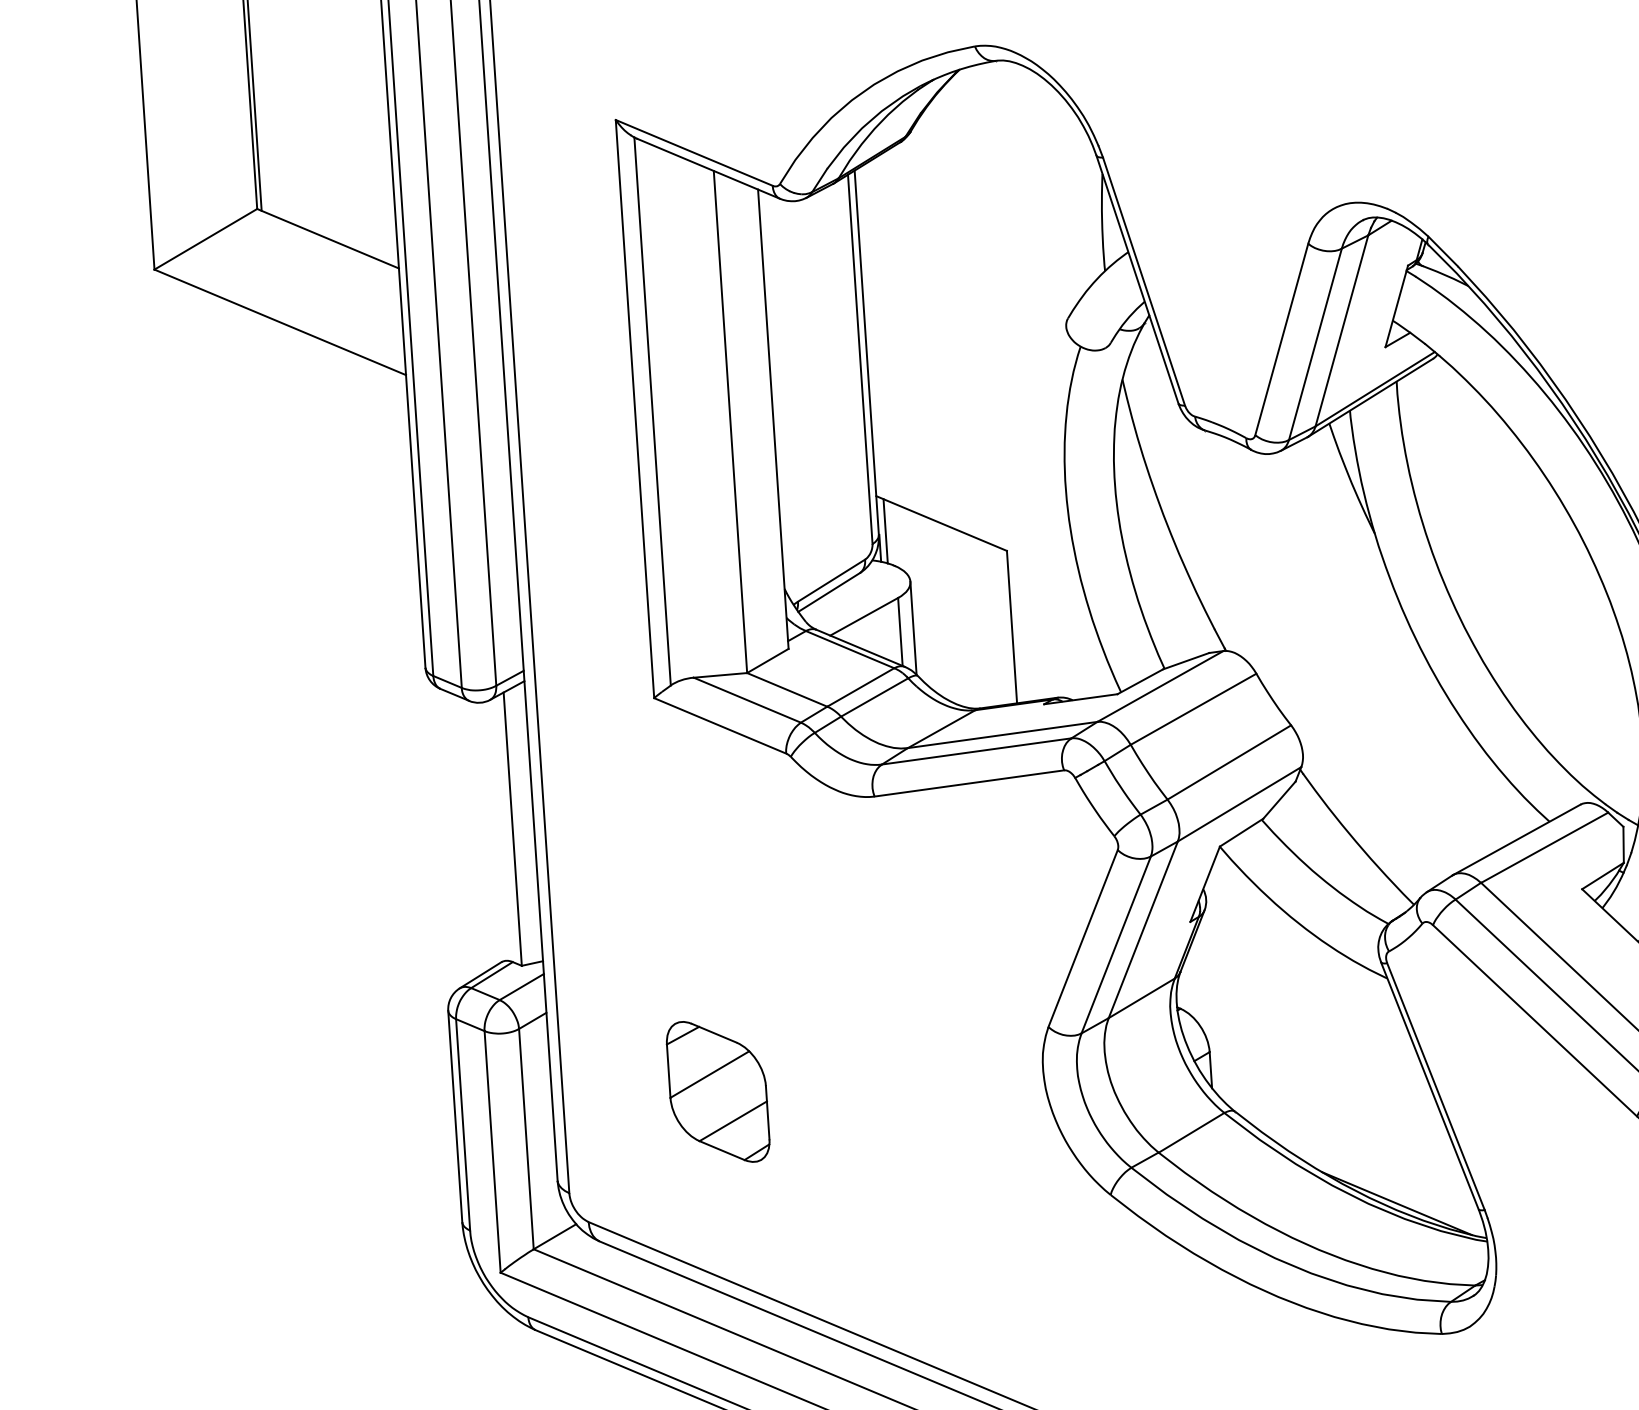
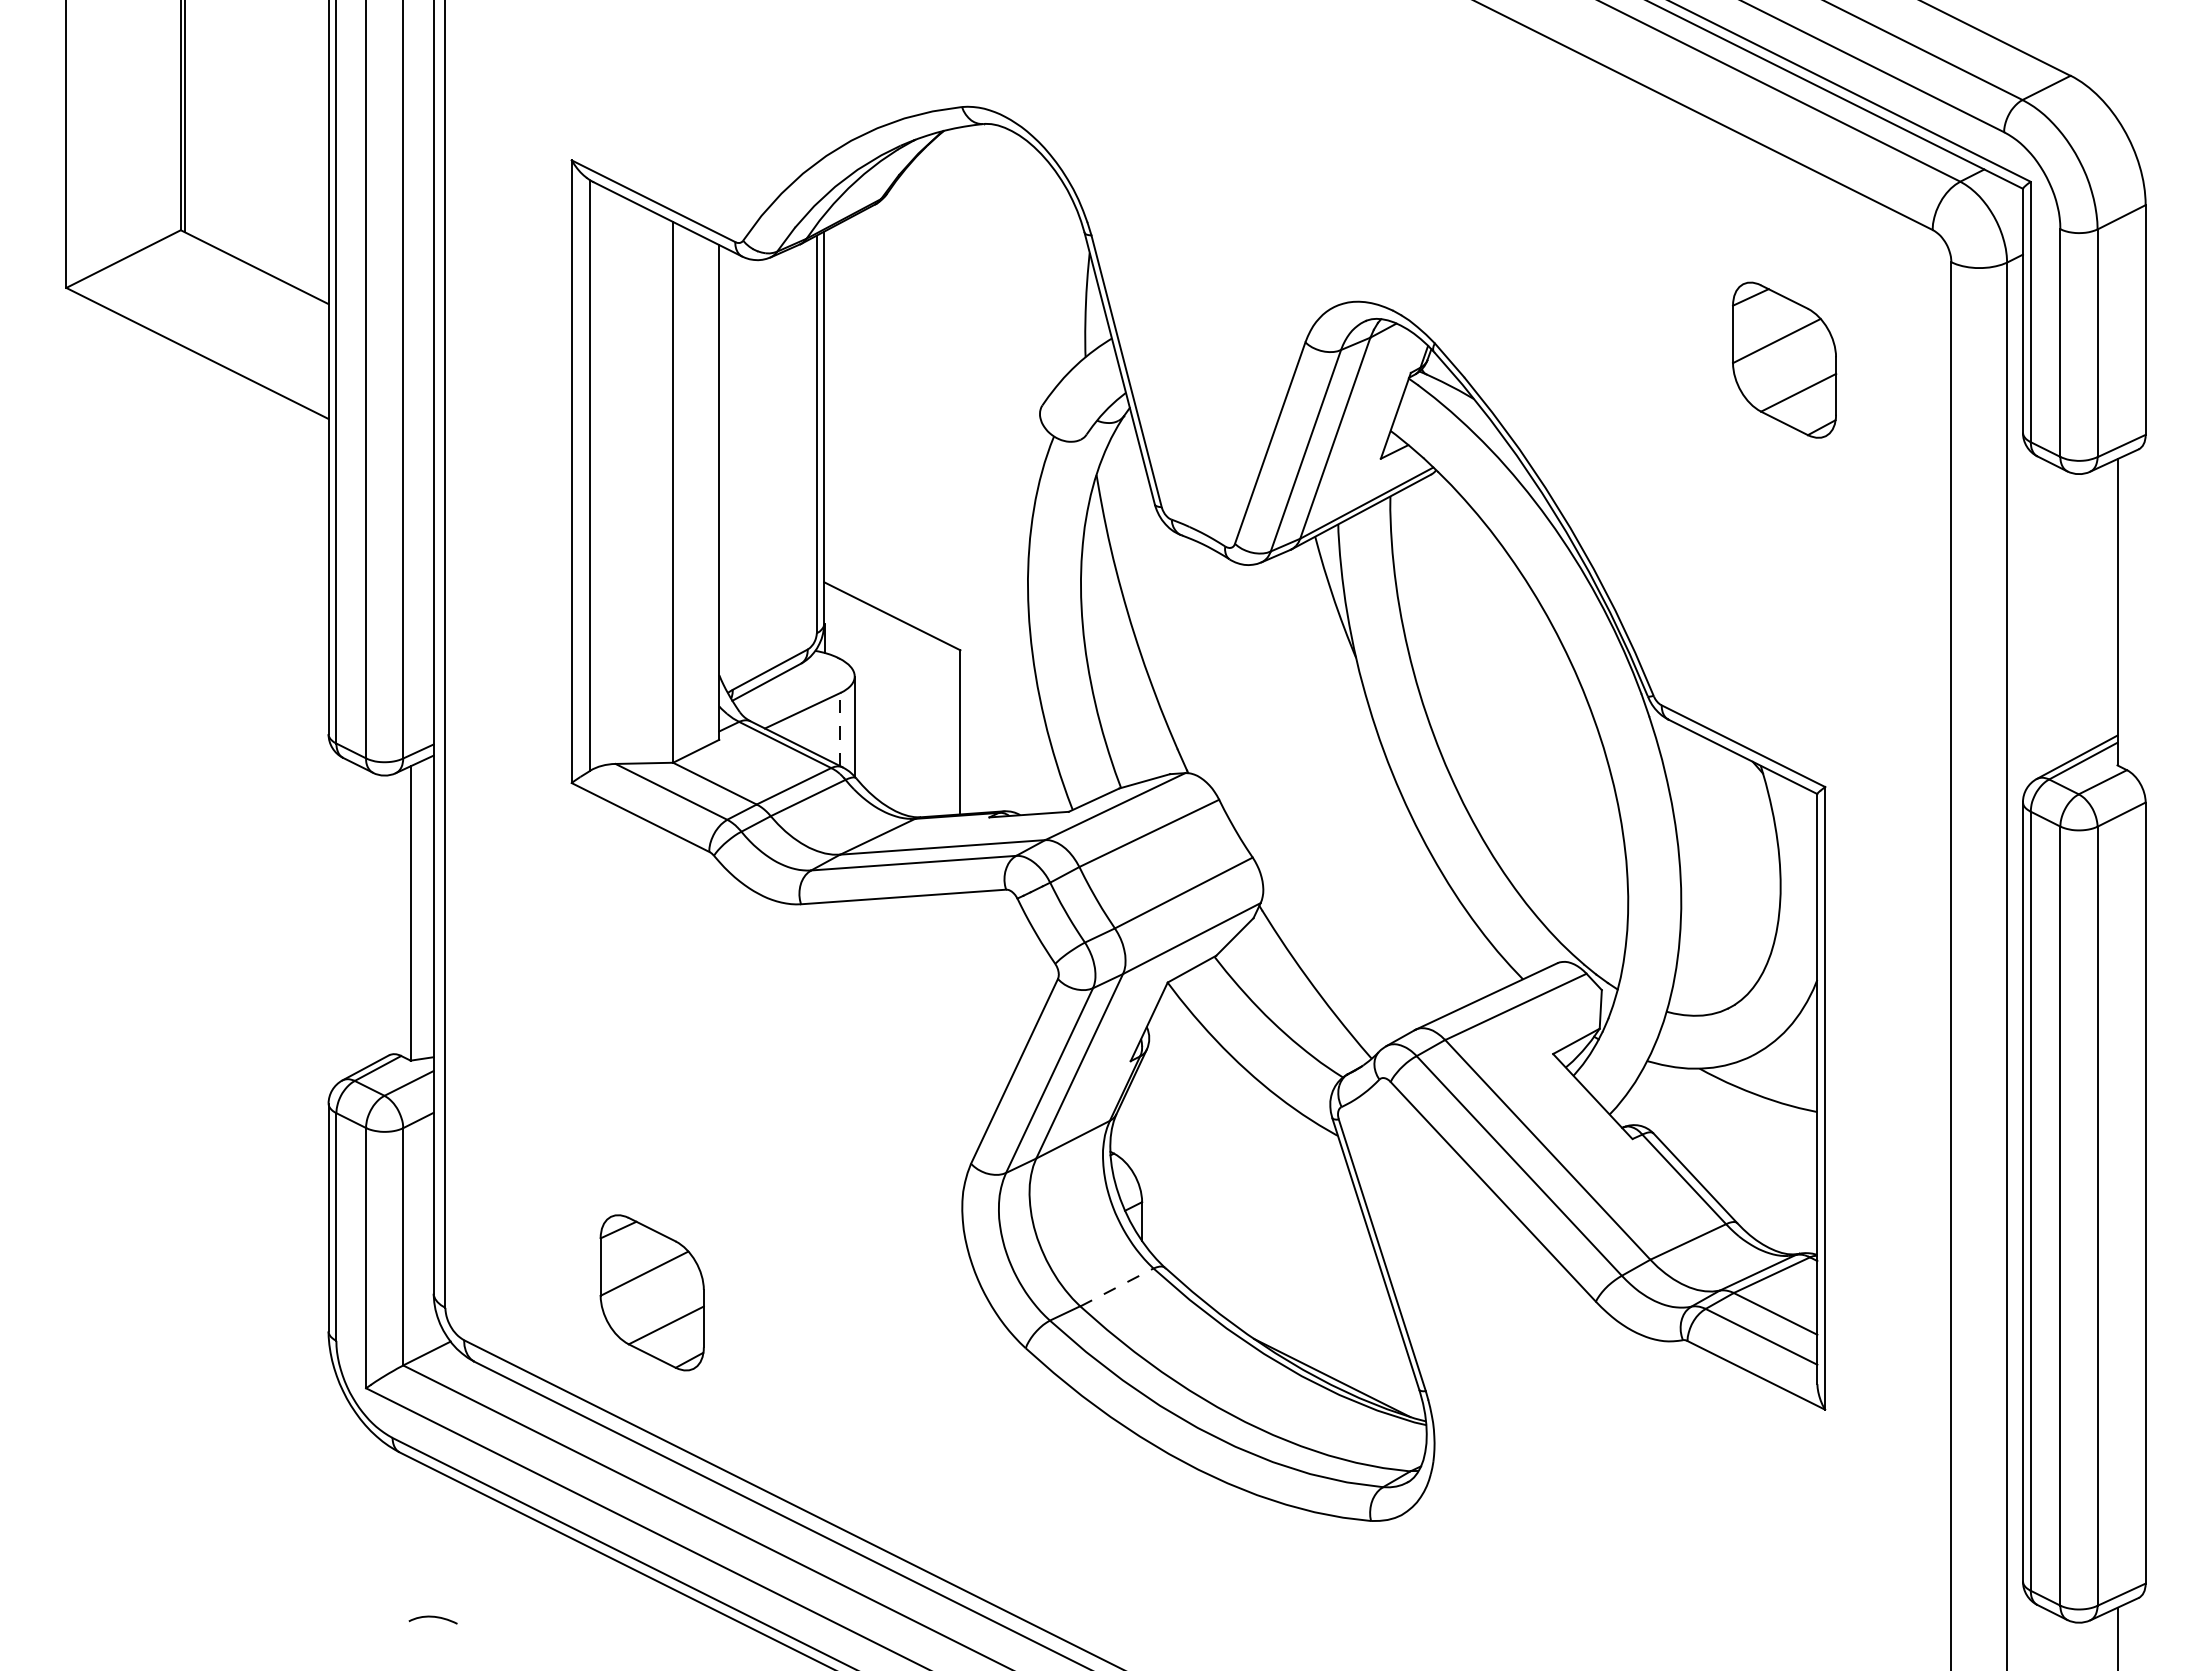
line: (885, 531) -> (831, 620), removed
line: (900, 631) -> (840, 729), solid -> dashed
part: (717, 1091) -> (651, 1292), moved
line: (1192, 1132) -> (1117, 1287), solid -> dashed

